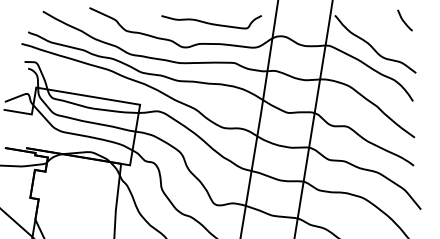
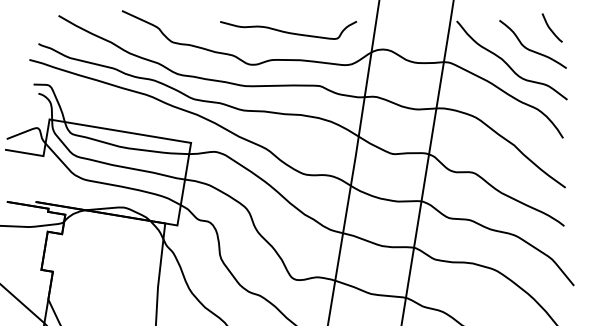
curve: (388, 35) -> (529, 48), added

